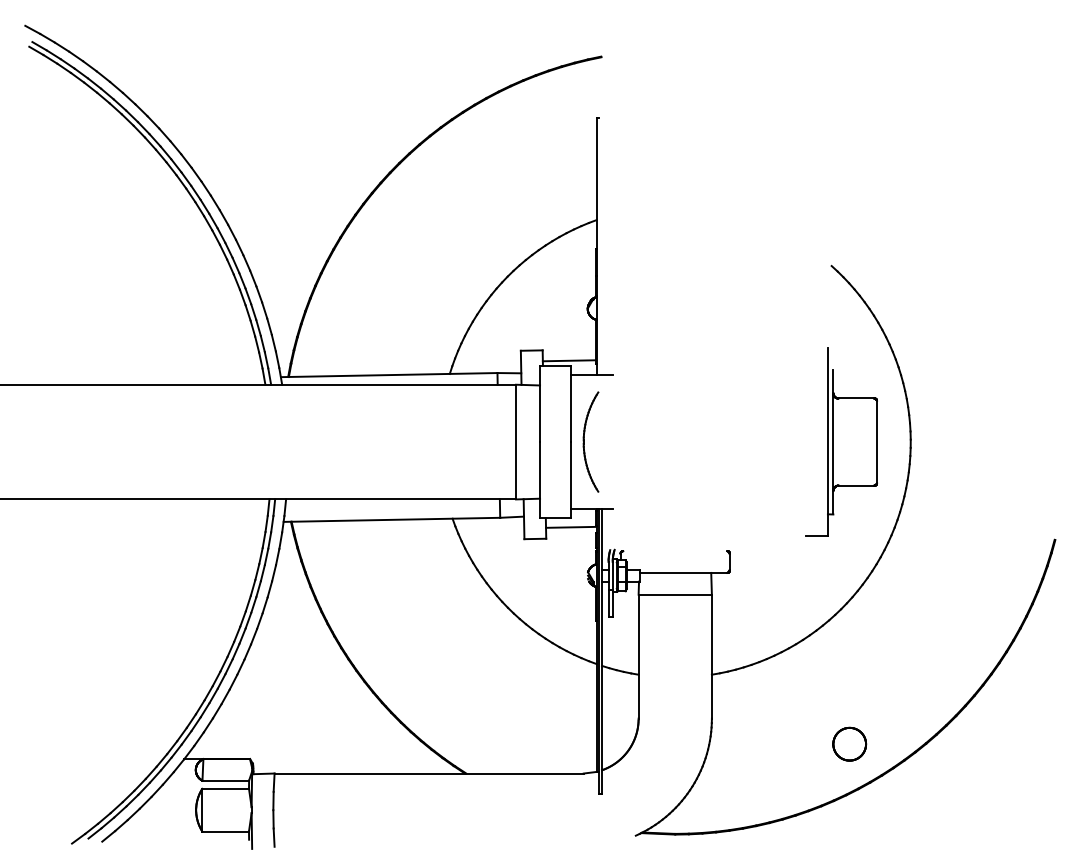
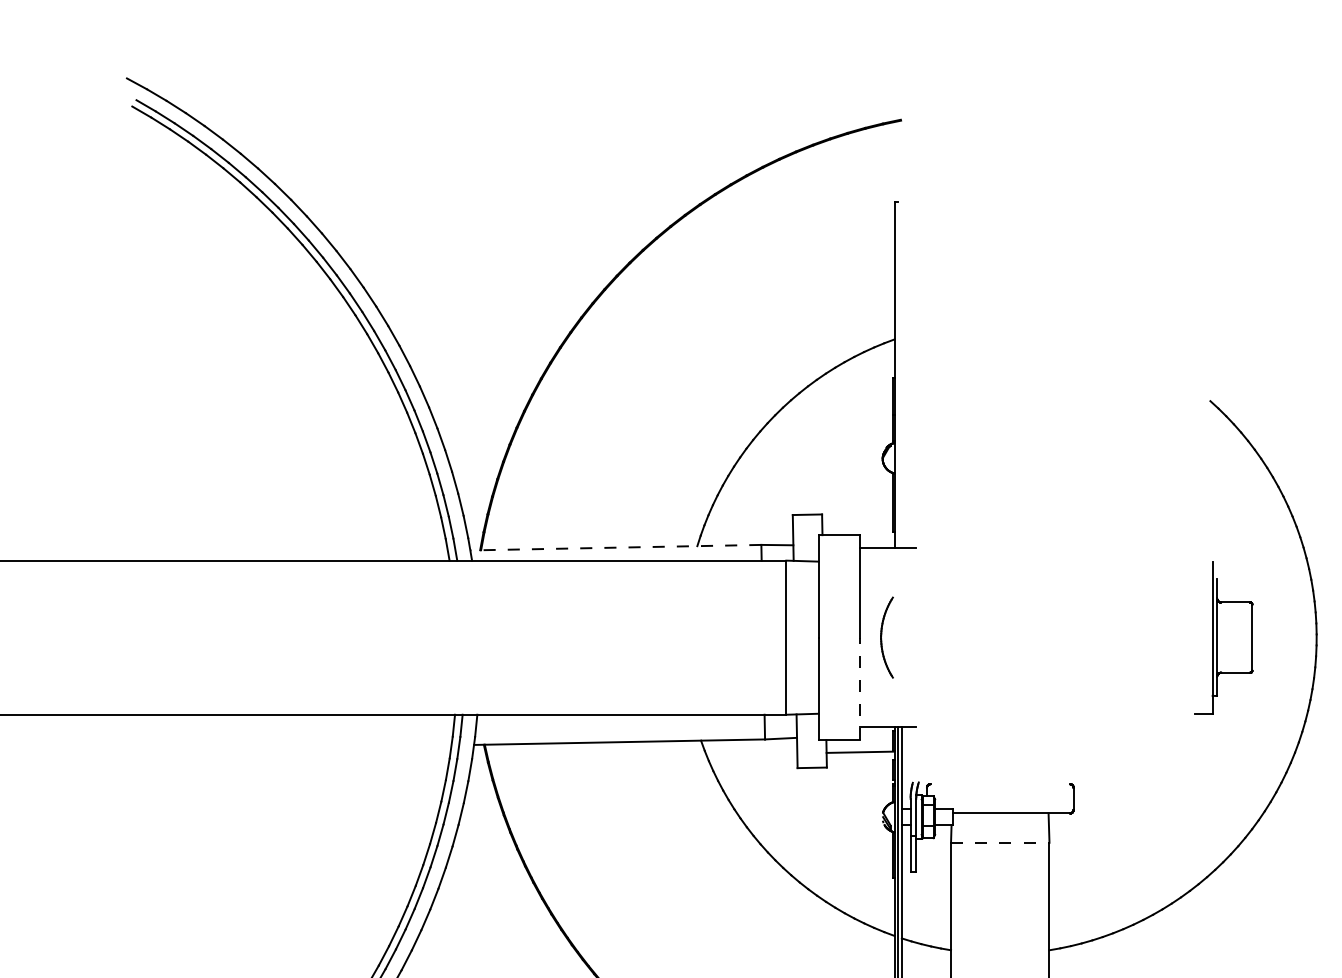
line: (568, 360) -> (856, 528), removed
line: (388, 375) -> (614, 548), solid -> dashed
part: (590, 441) -> (886, 636), size x0.6
part: (841, 441) -> (1223, 636), size x0.6
line: (570, 479) -> (859, 687), solid -> dashed
line: (675, 594) -> (1000, 842), solid -> dashed

